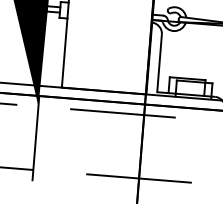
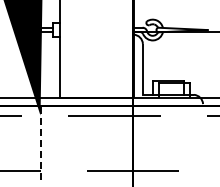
line: (35, 138) -> (40, 143), solid -> dashed

